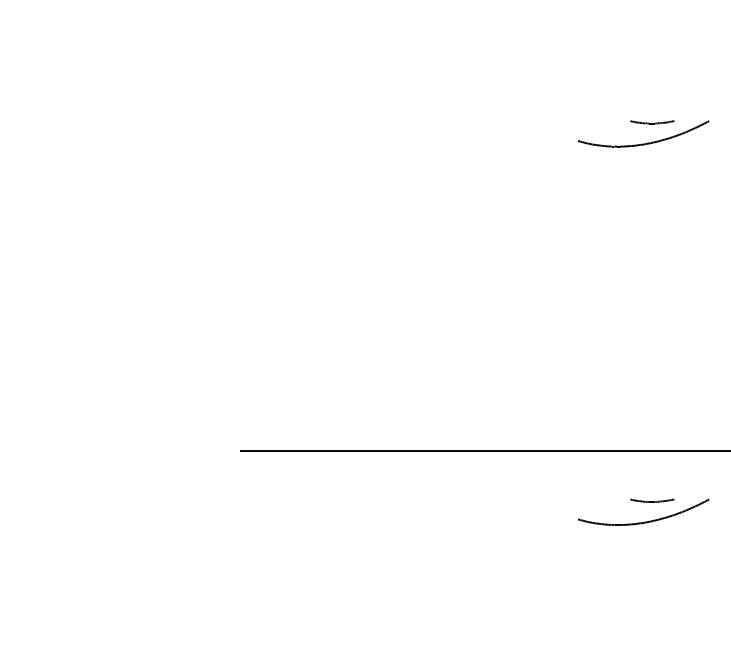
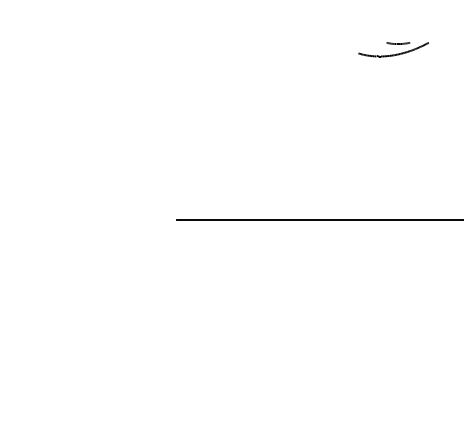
part: (643, 511) -> (393, 252), removed

